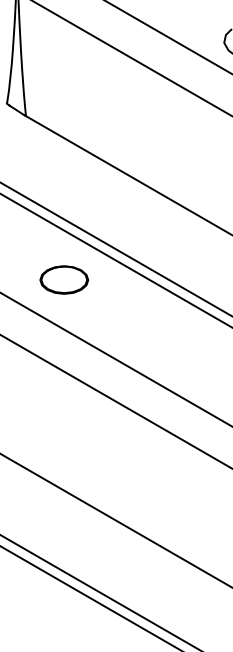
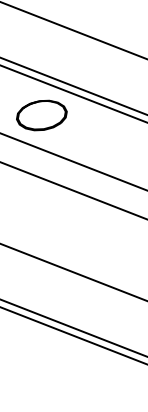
part: (64, 279) -> (42, 115), size x1.43

